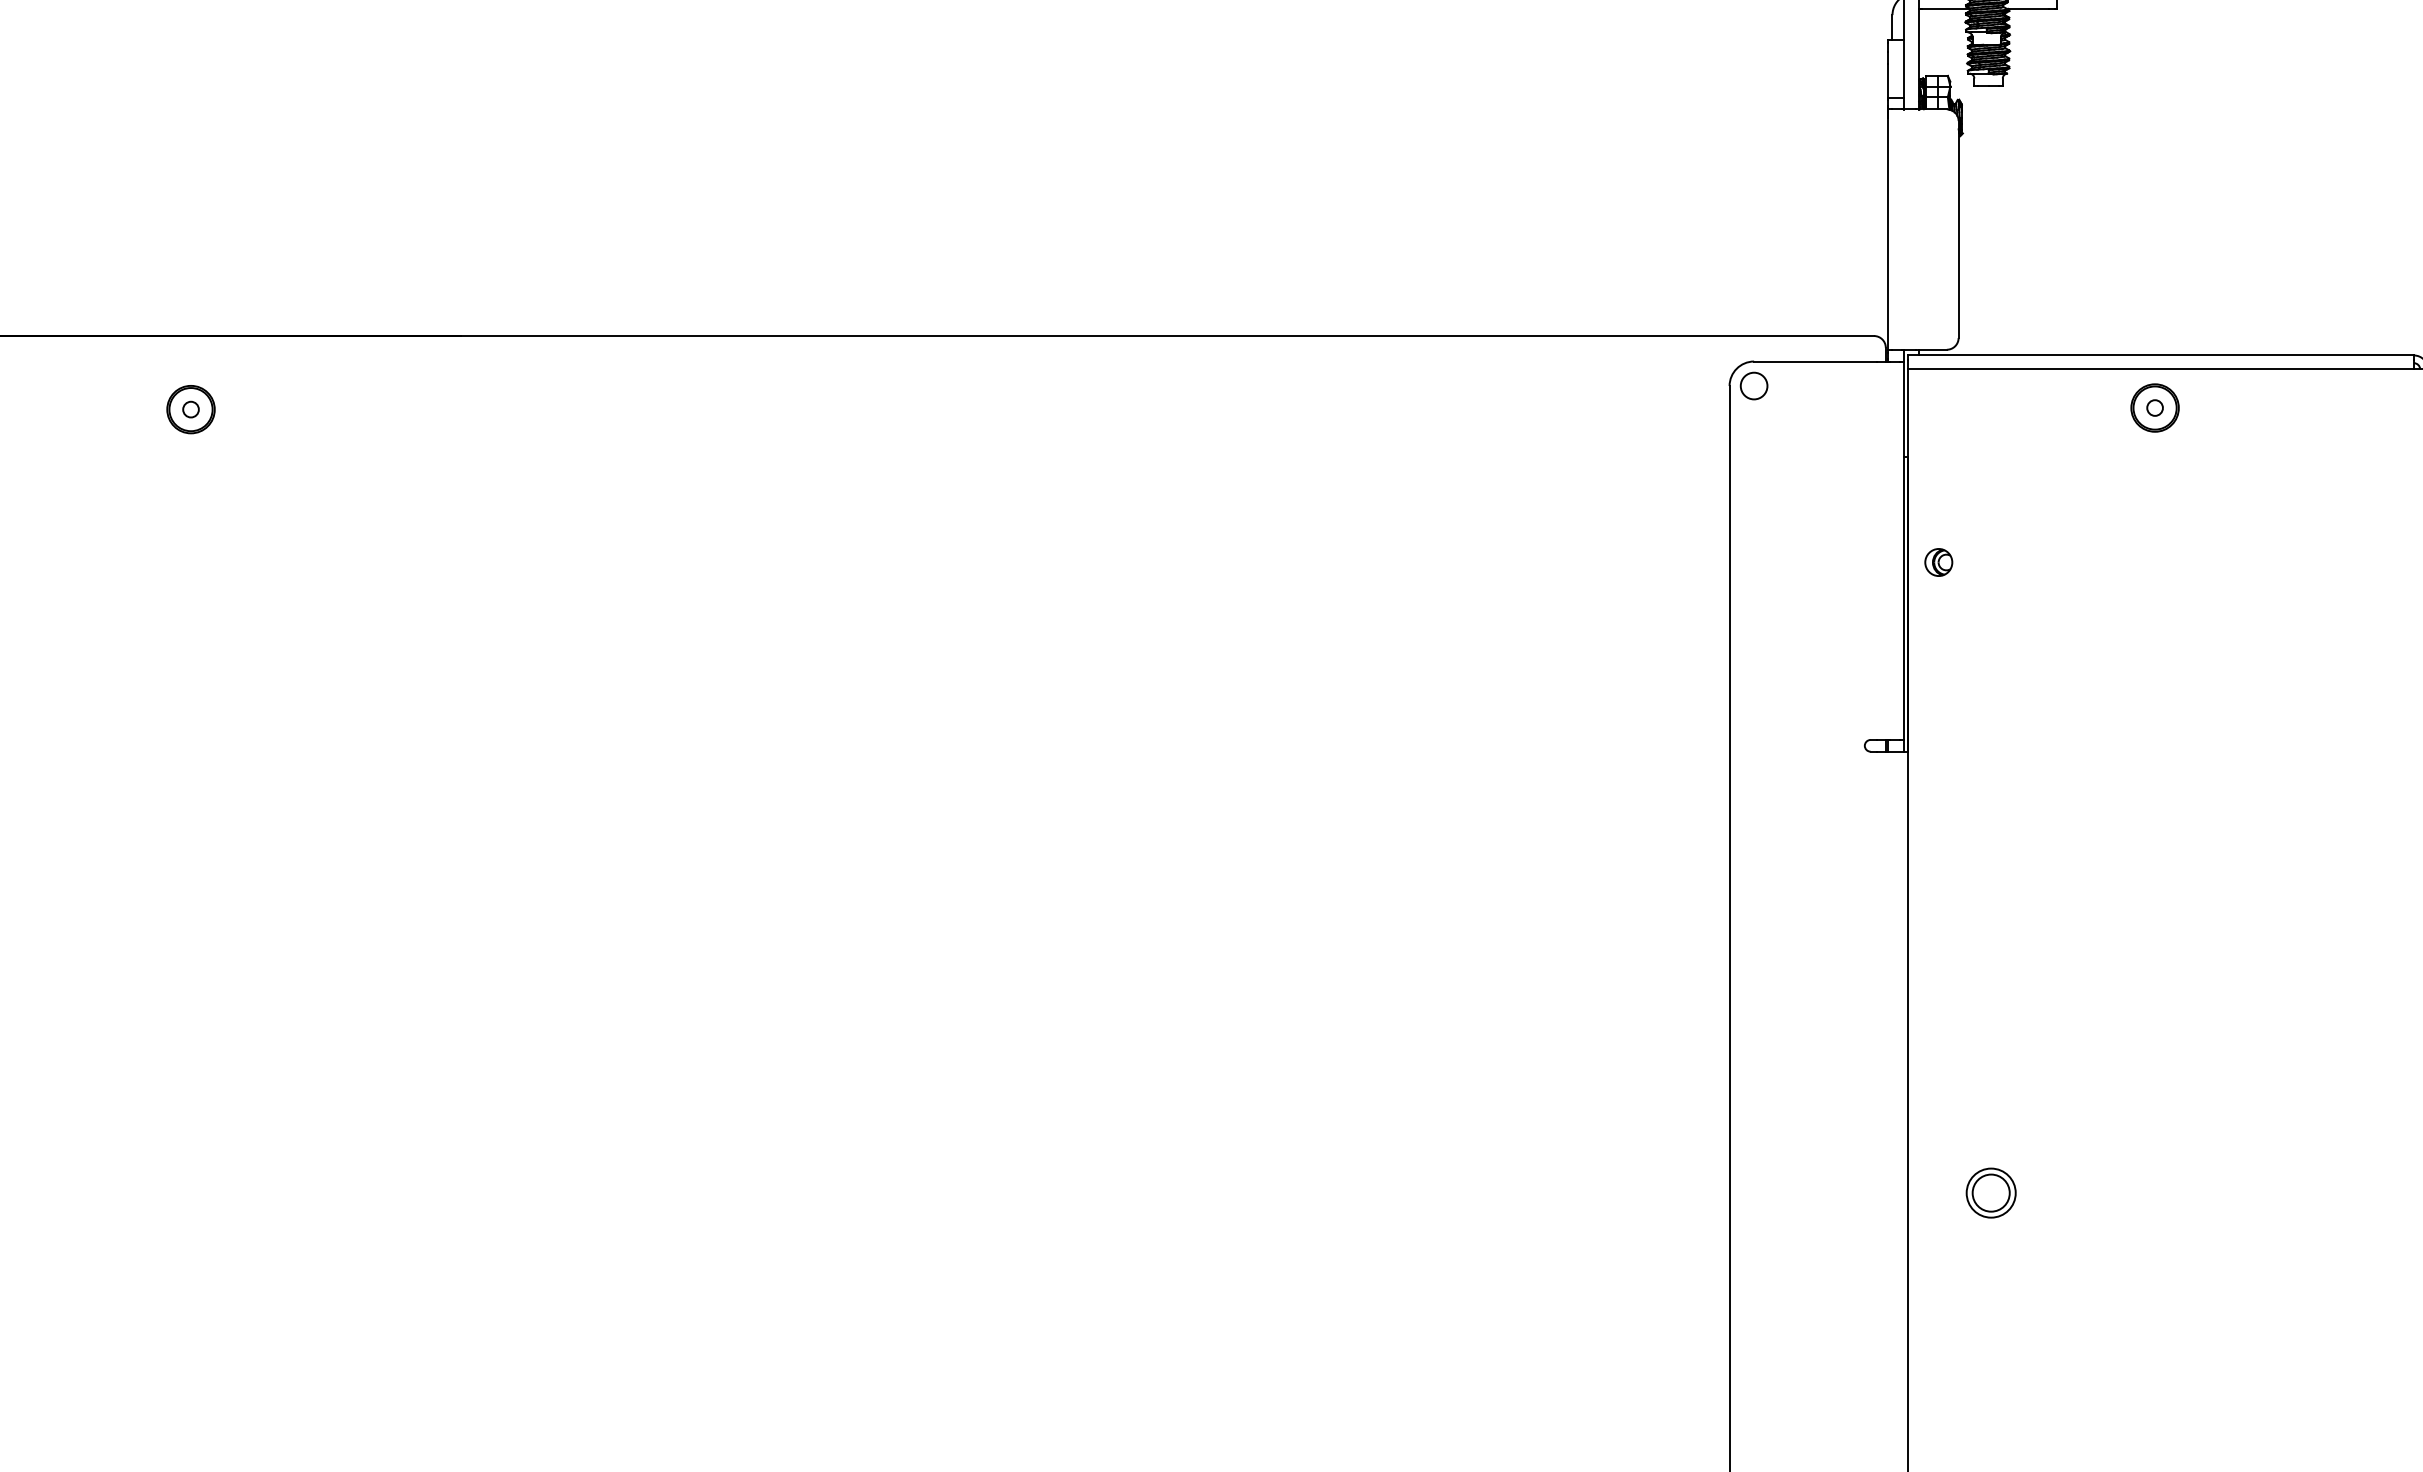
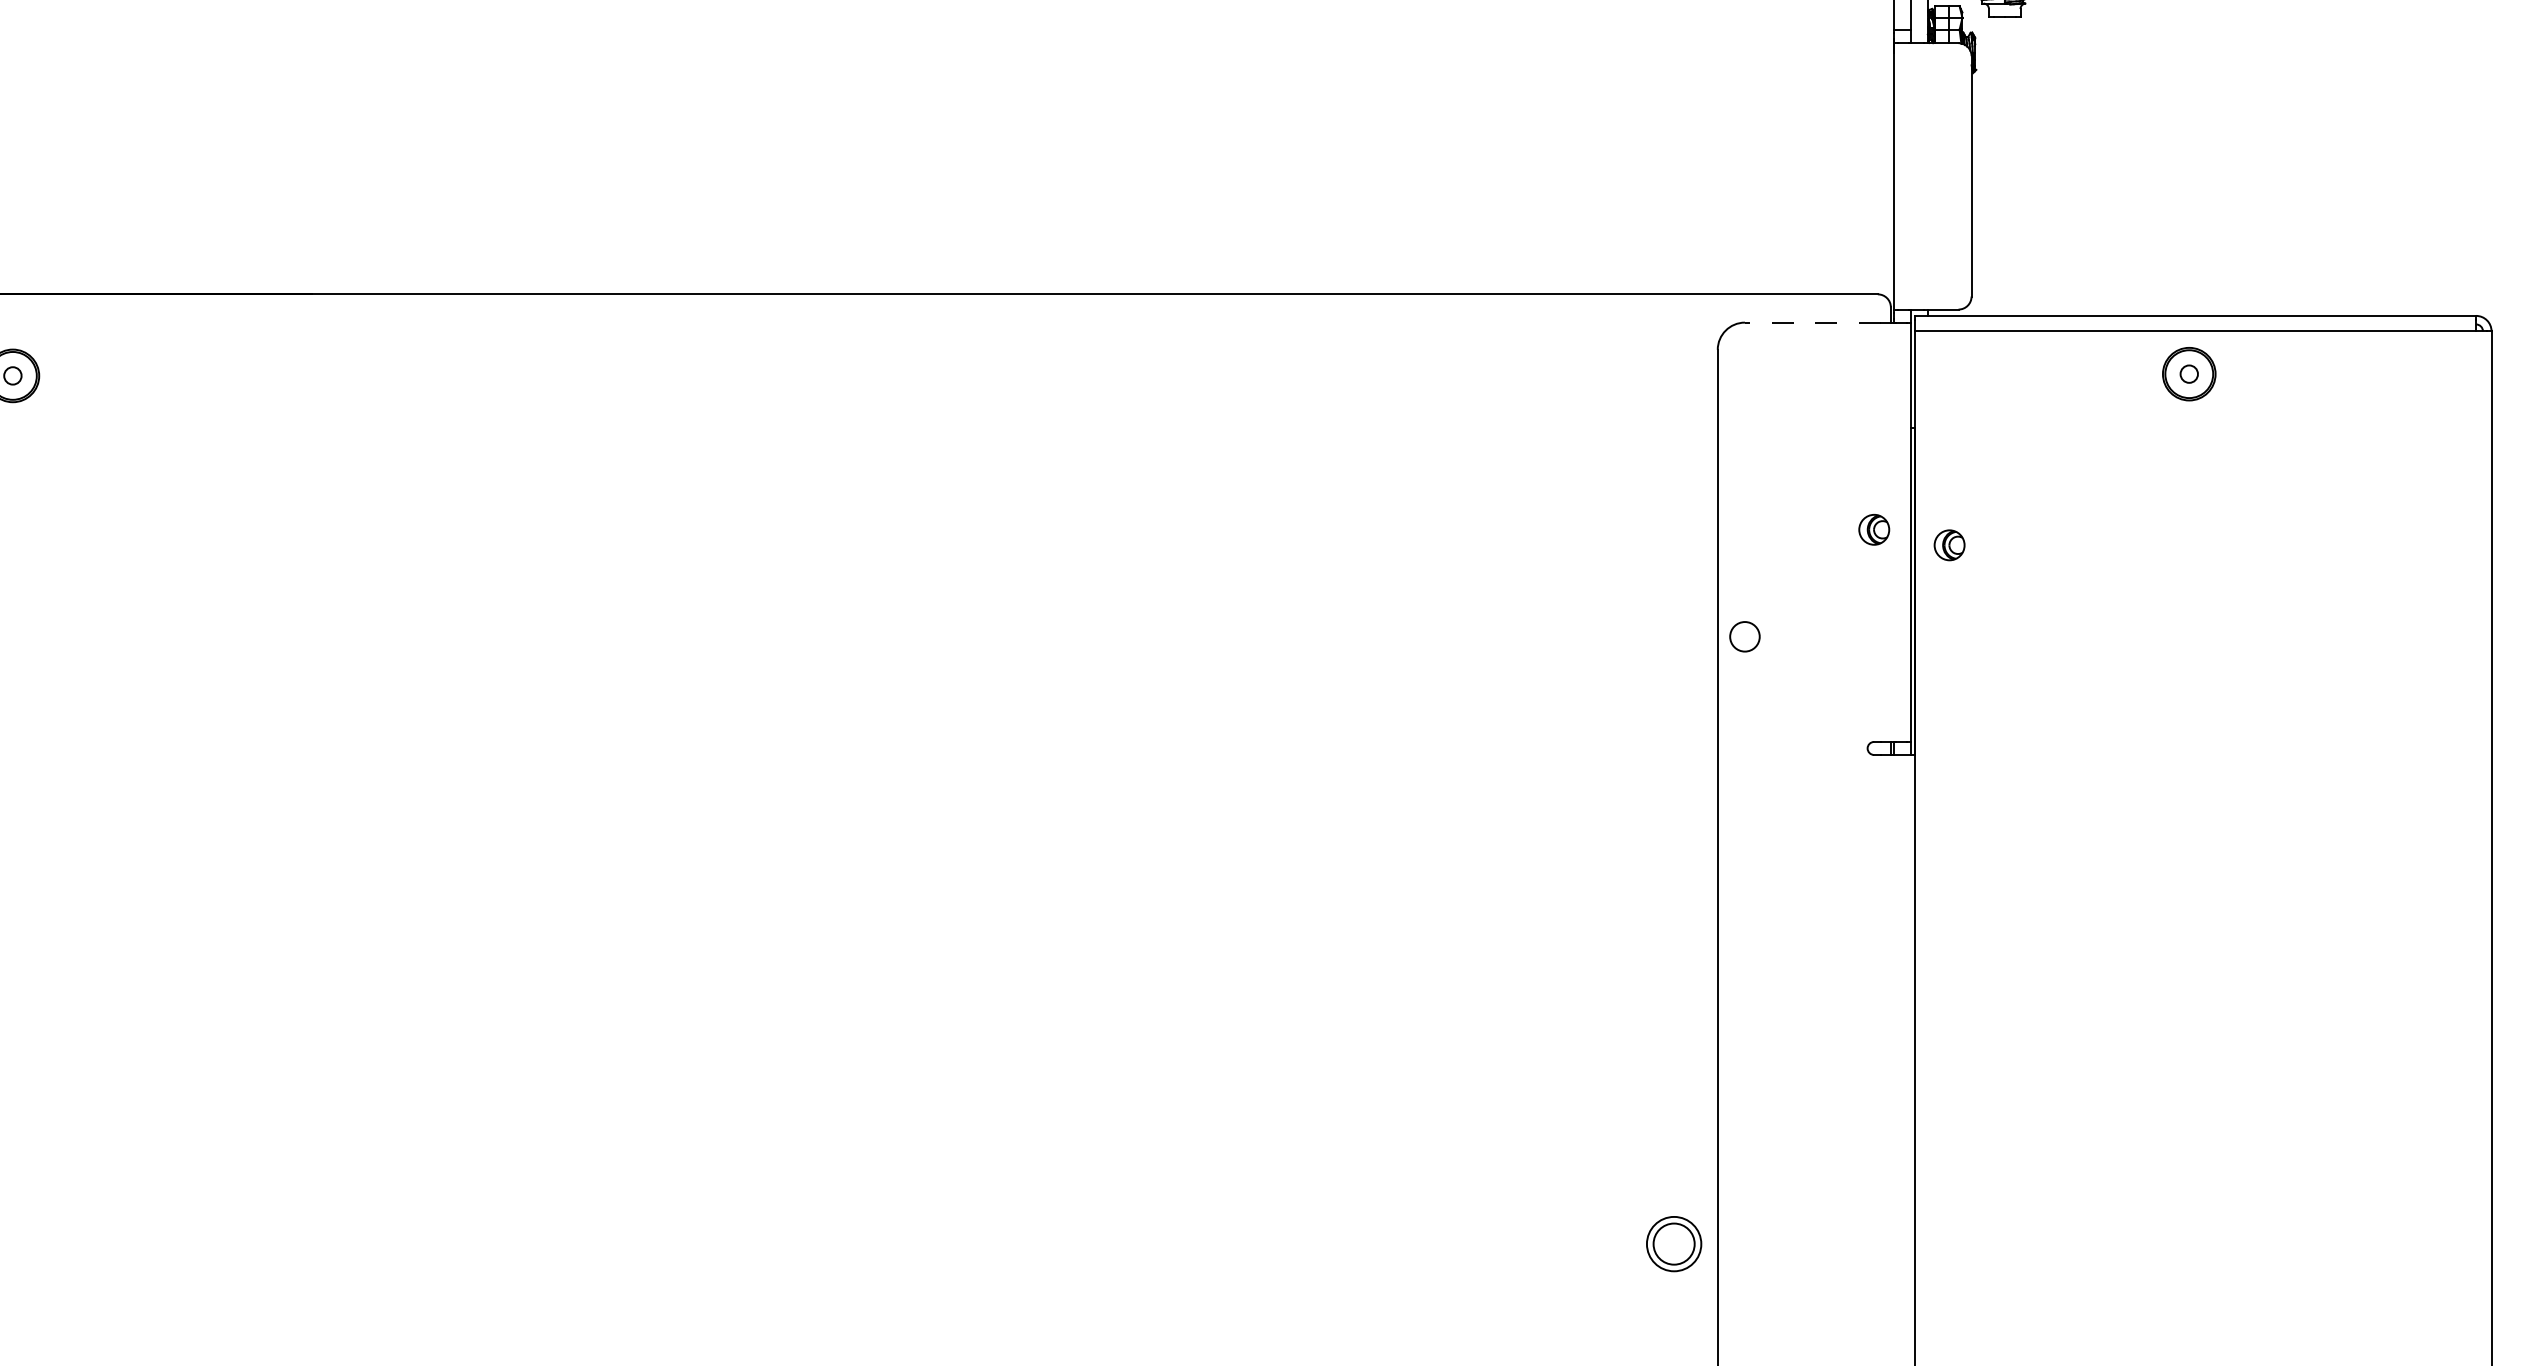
line: (1814, 361) -> (1811, 322), solid -> dashed
circle: (1753, 385) -> (1744, 636), moved
part: (1870, 548) -> (1873, 529), added
part: (1990, 1192) -> (1673, 1243), moved

